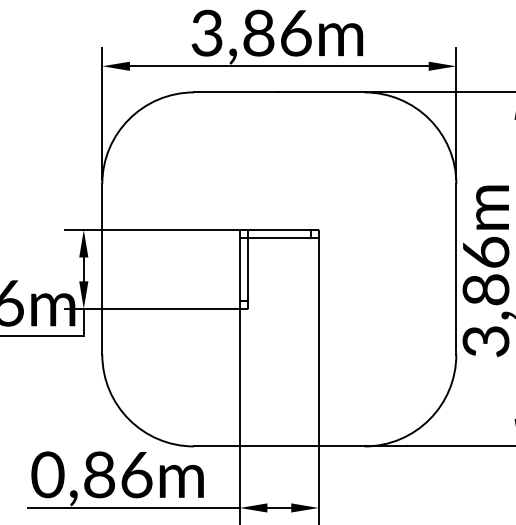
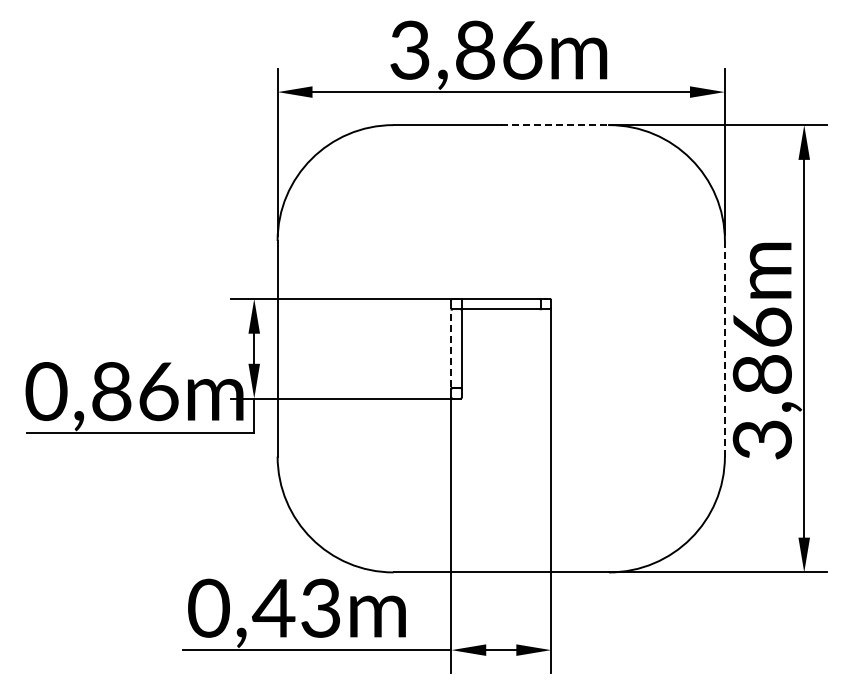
line: (322, 92) -> (555, 125), solid -> dashed
line: (239, 269) -> (451, 348), solid -> dashed
line: (456, 269) -> (724, 348), solid -> dashed
text: (117, 474) -> (296, 607), 0,86m -> 0,43m

